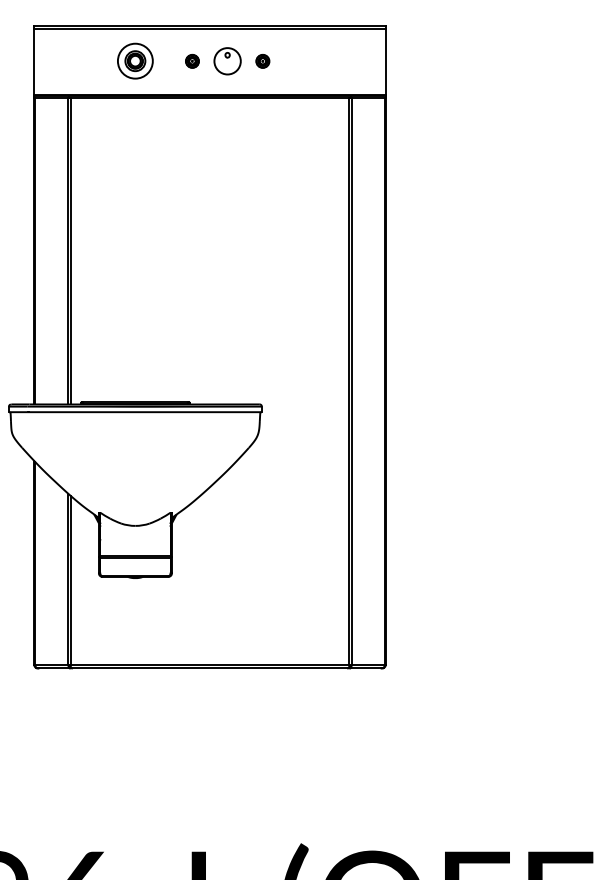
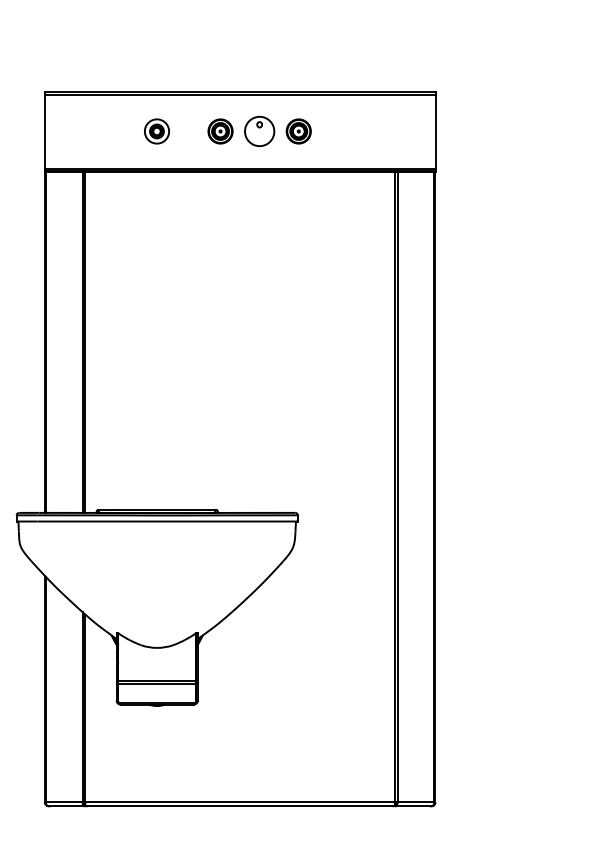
part: (134, 61) -> (156, 131), size x0.62
part: (192, 61) -> (220, 131), size x1.67
part: (262, 61) -> (298, 131), size x1.67

